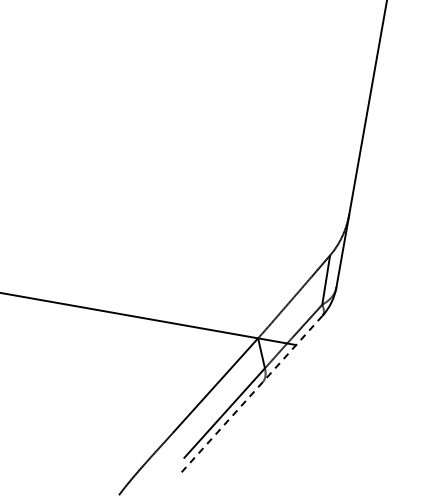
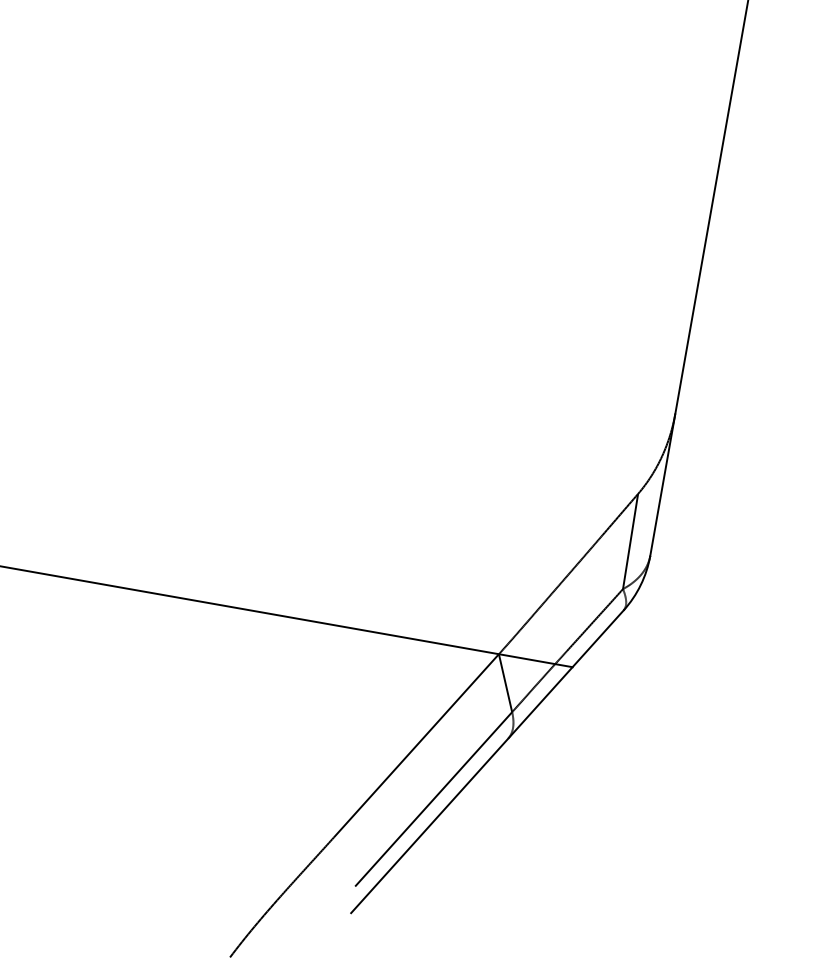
line: (252, 393) -> (488, 760), dashed -> solid

